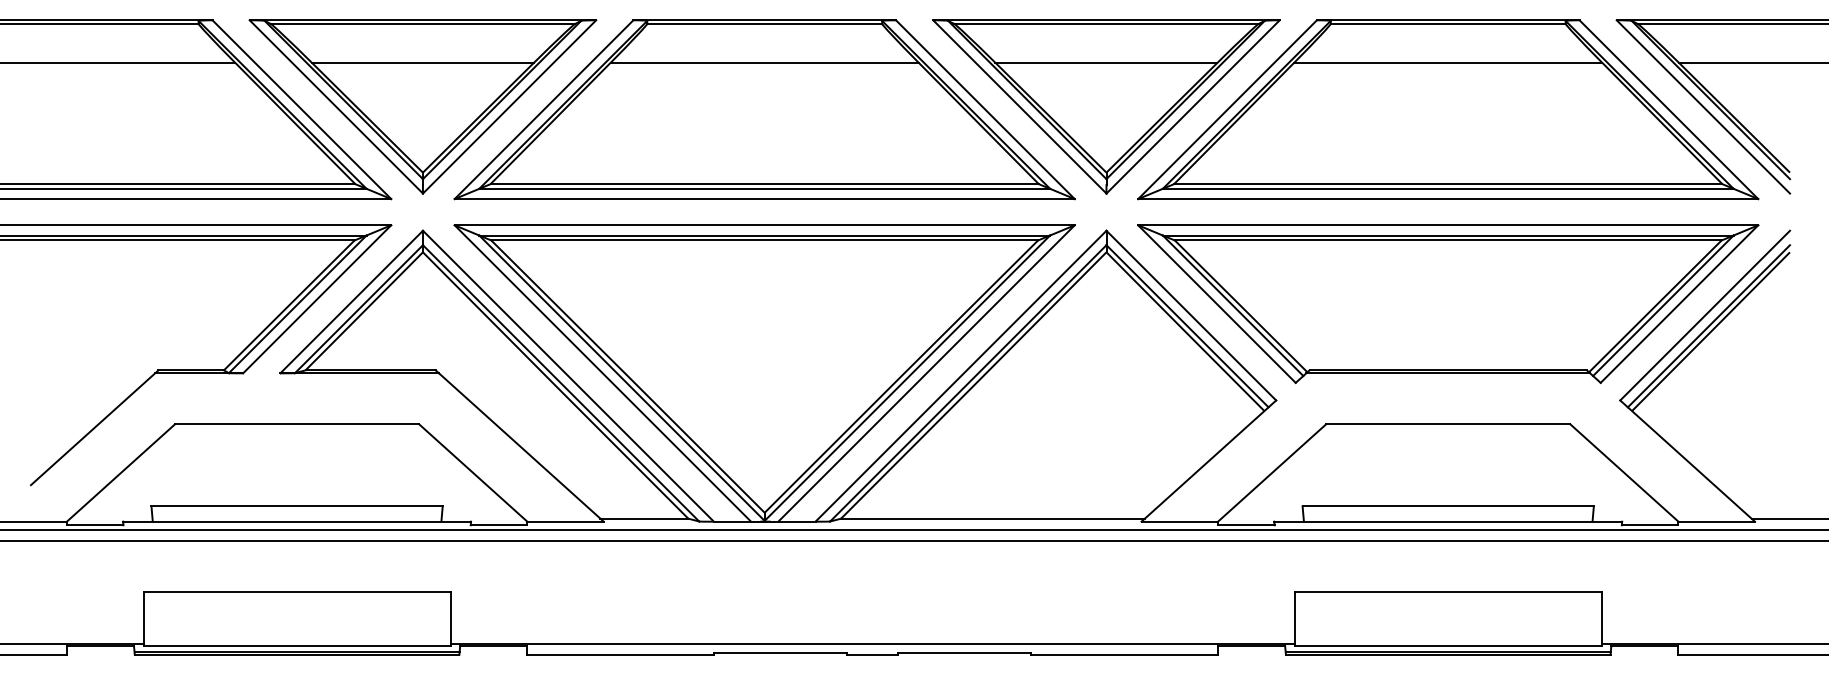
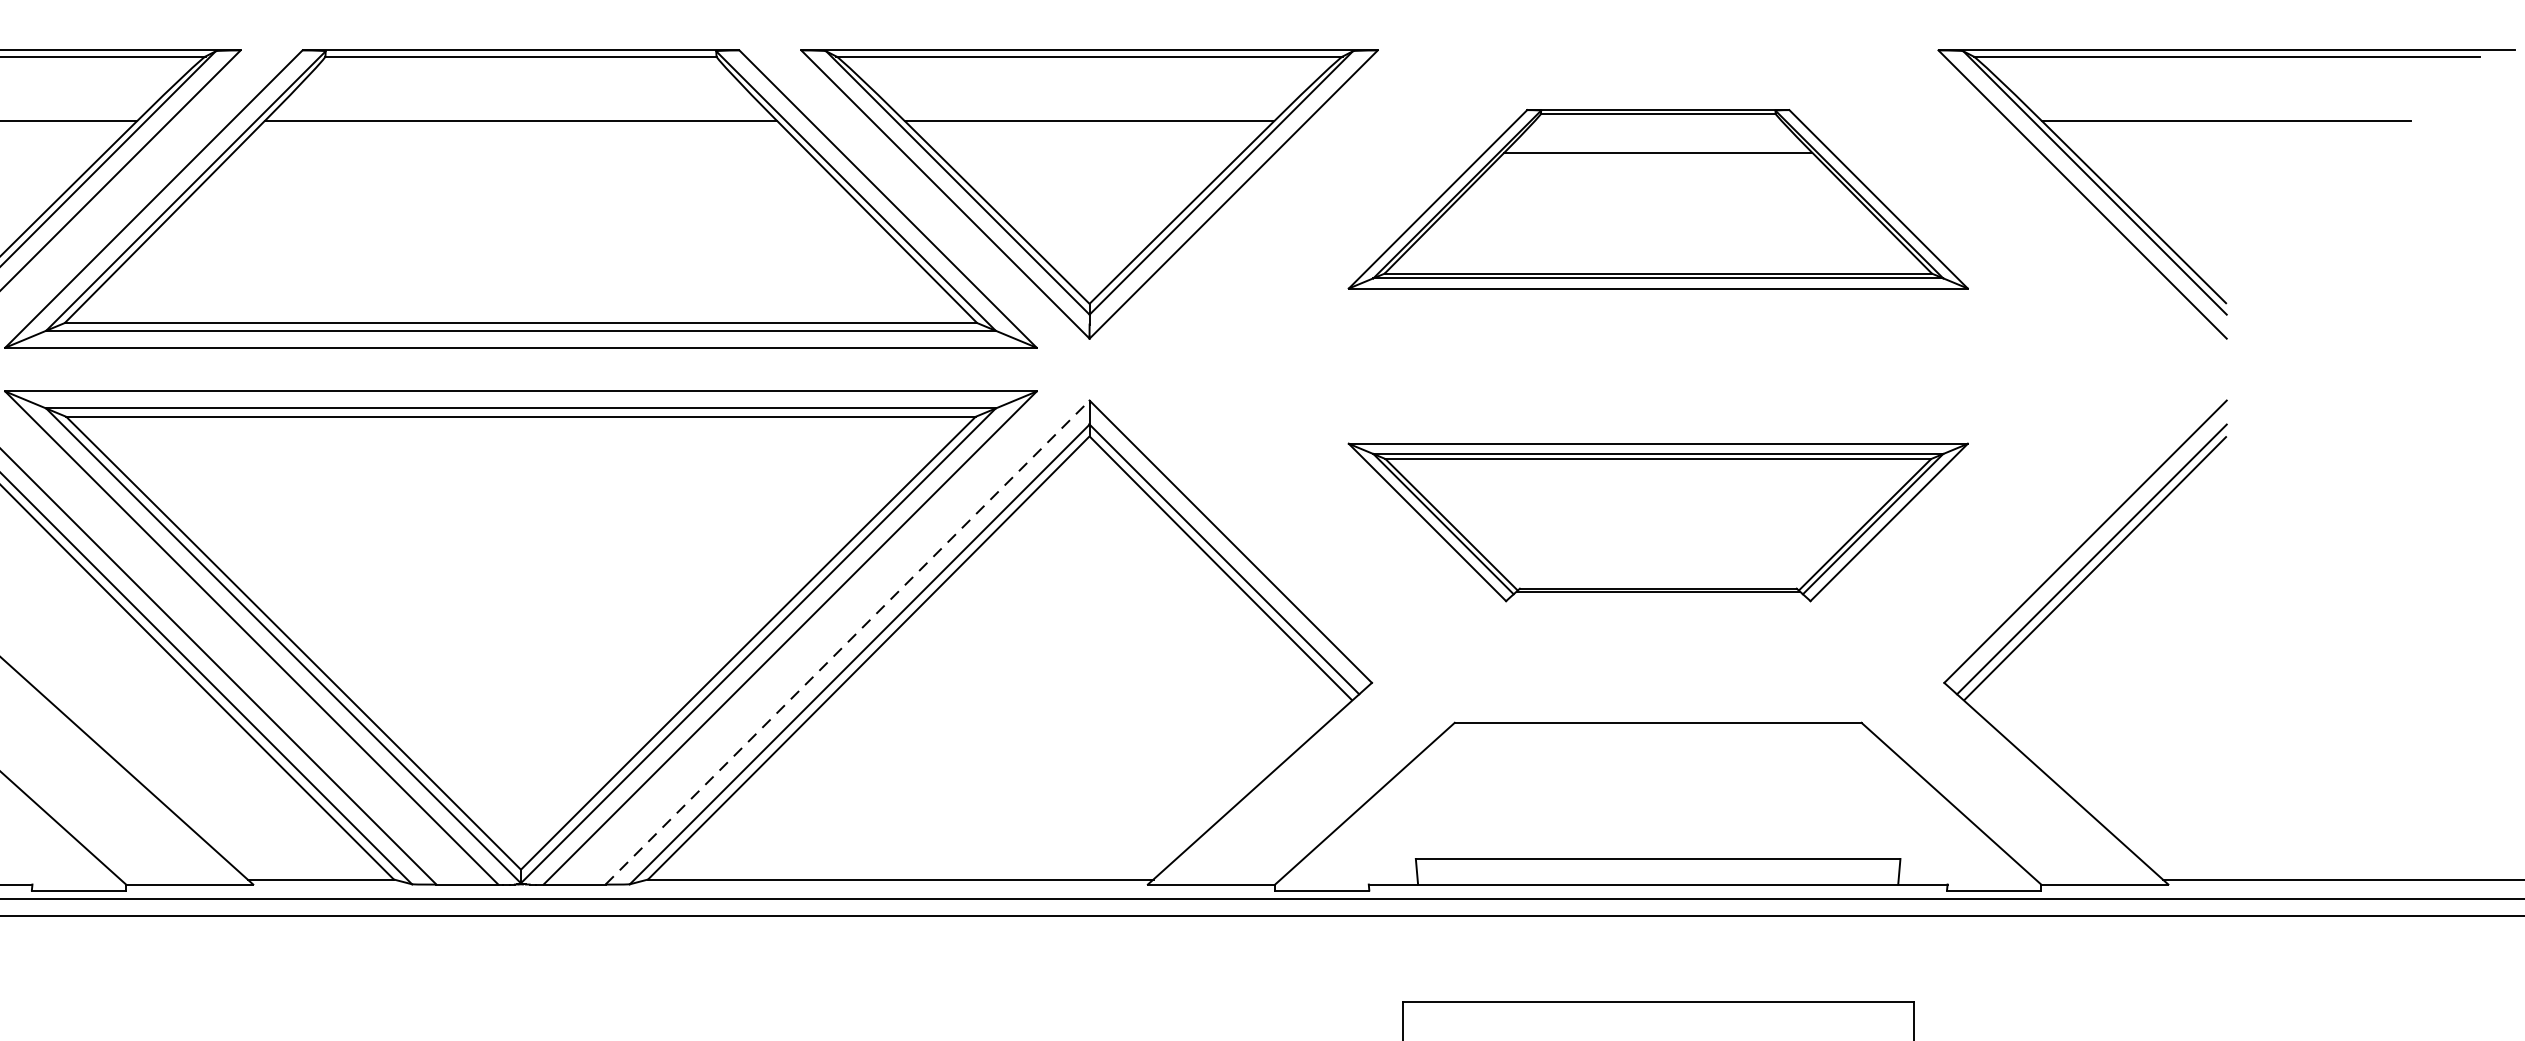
part: (1448, 109) -> (1658, 198), size x0.6
part: (1448, 303) -> (1658, 521), size x0.6
line: (961, 376) -> (848, 643), solid -> dashed

